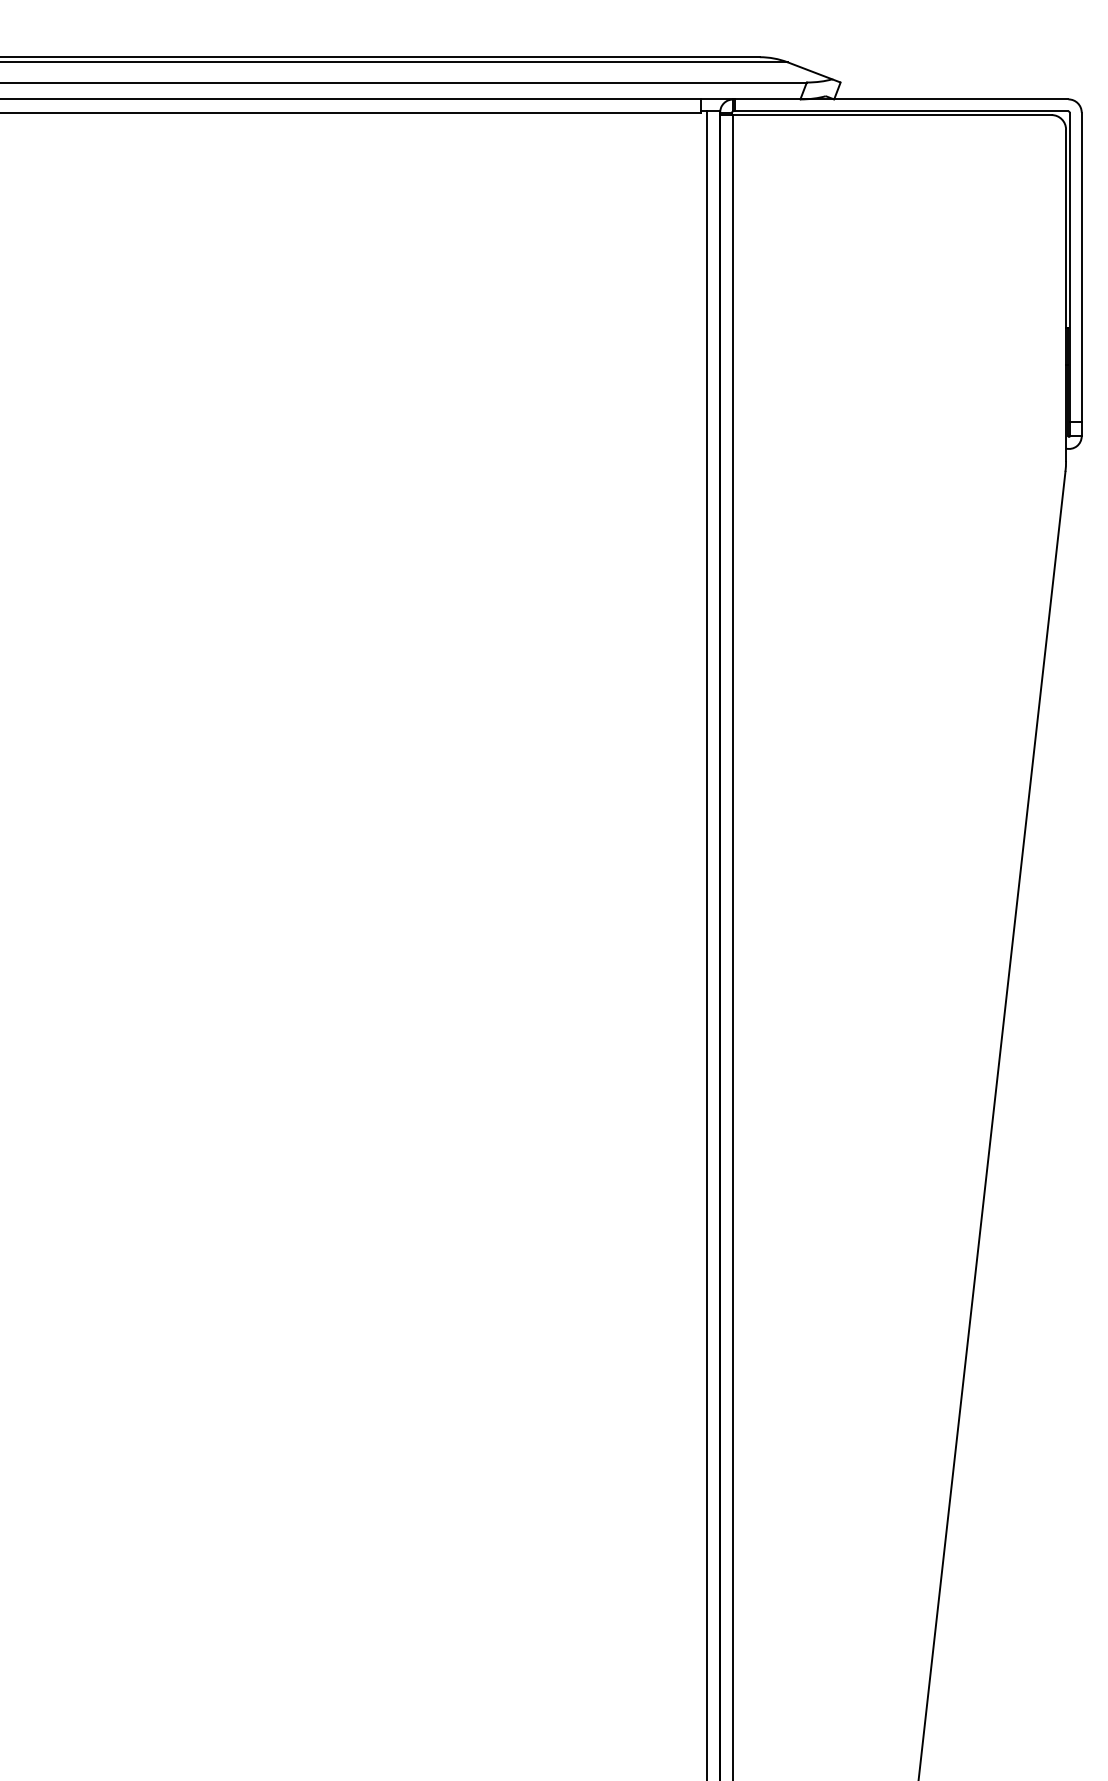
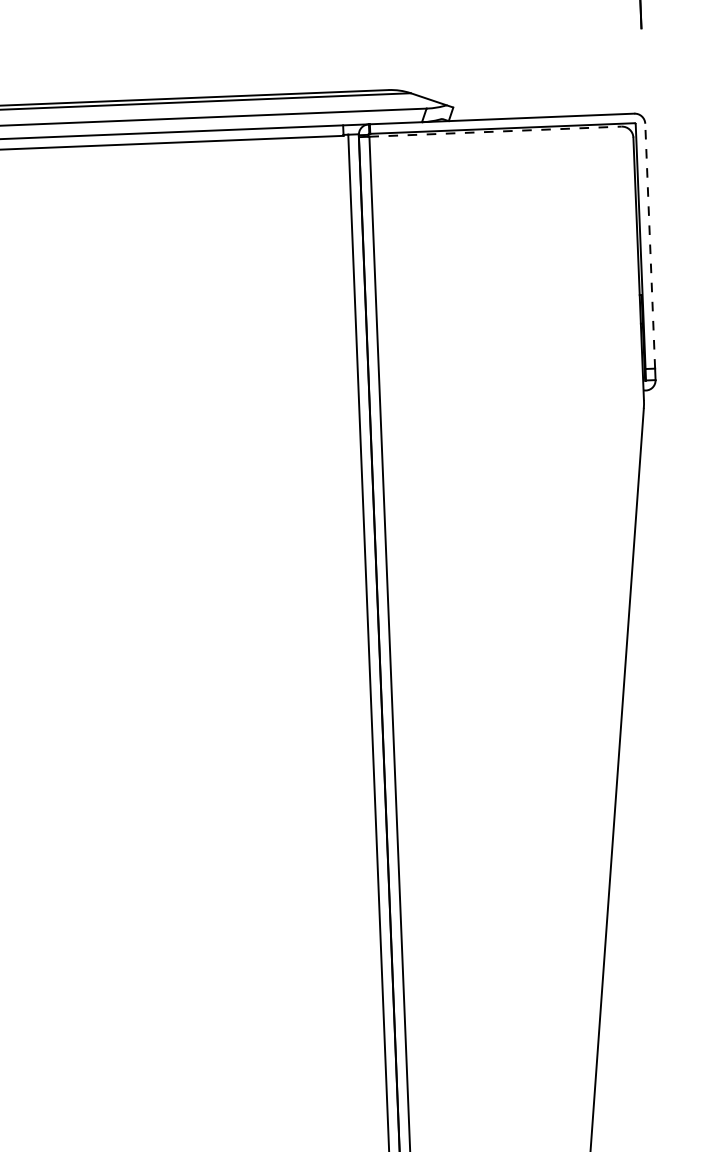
line: (892, 115) -> (495, 132), solid -> dashed
line: (1081, 267) -> (650, 246), solid -> dashed

